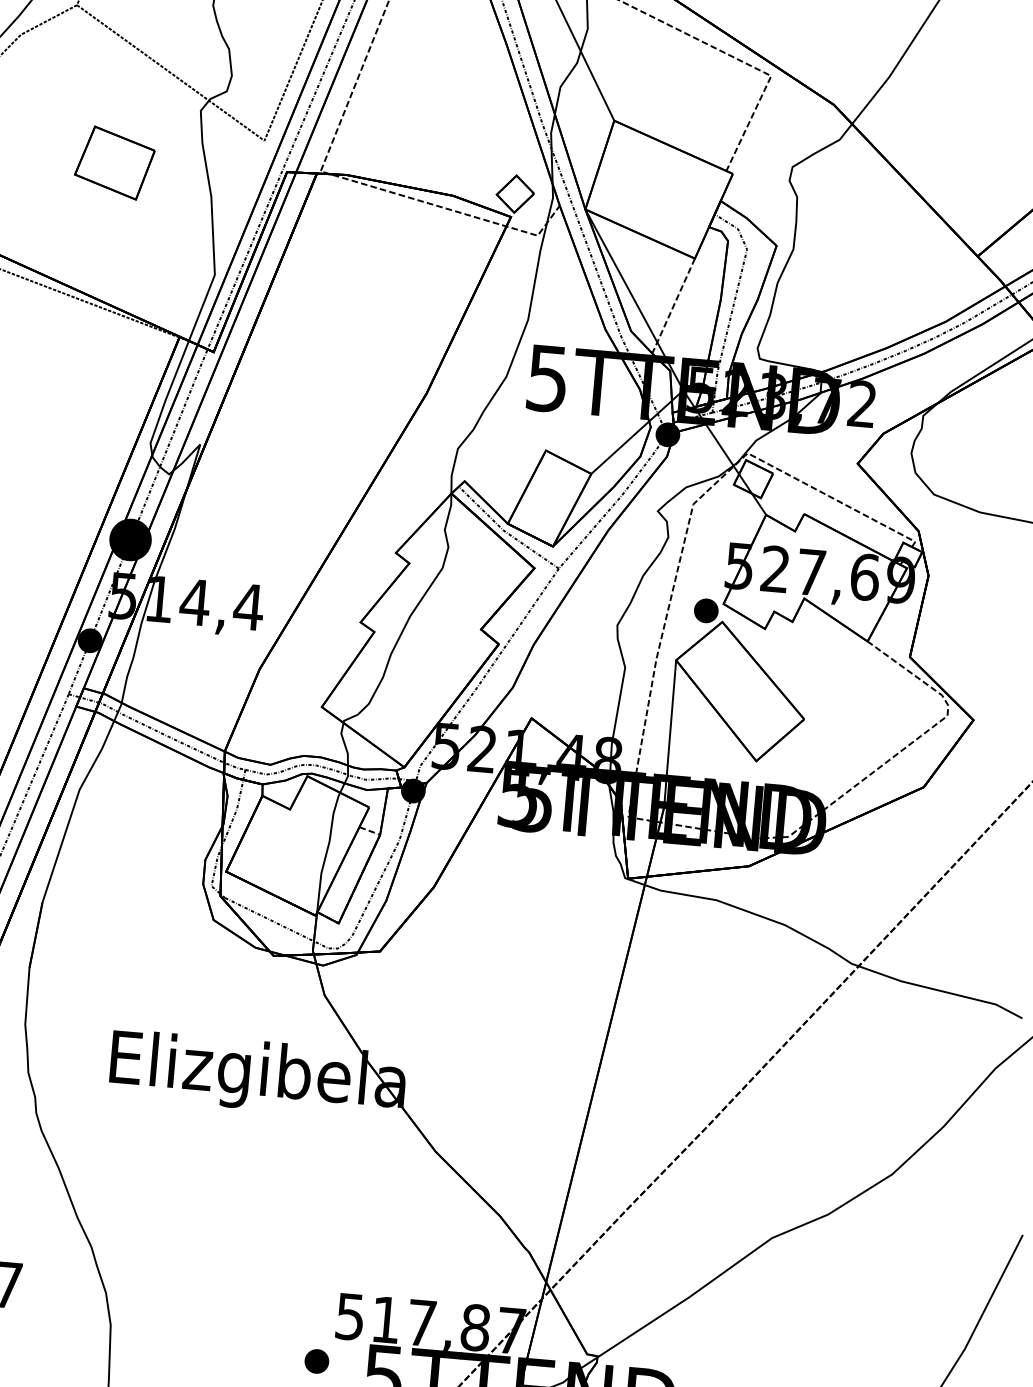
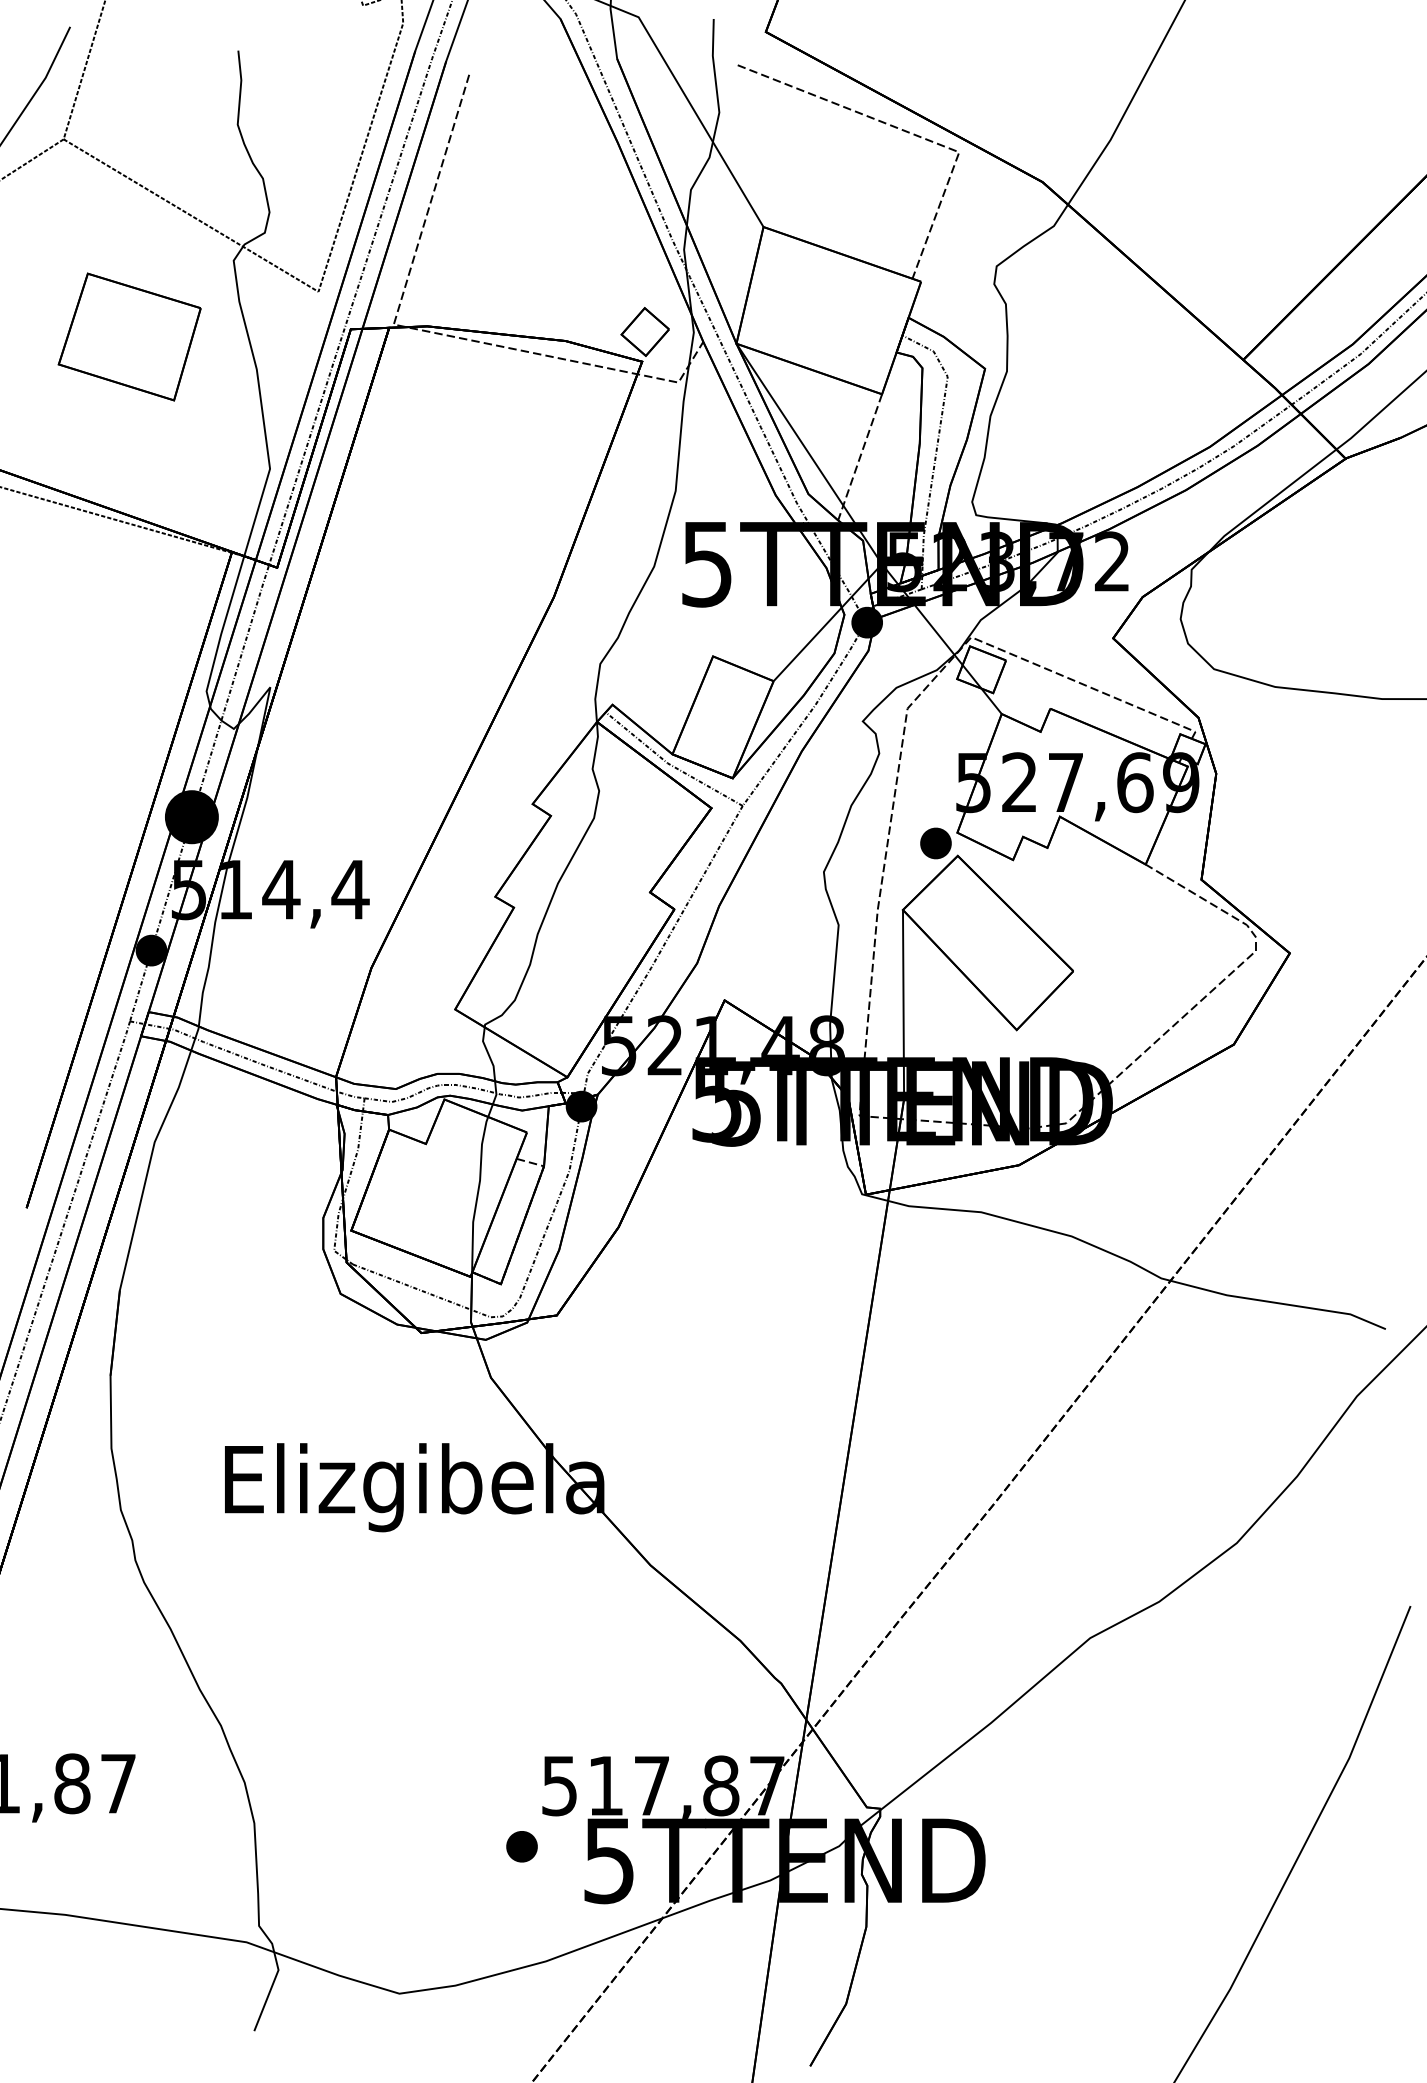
part: (114, 162) -> (129, 336), size x1.43

